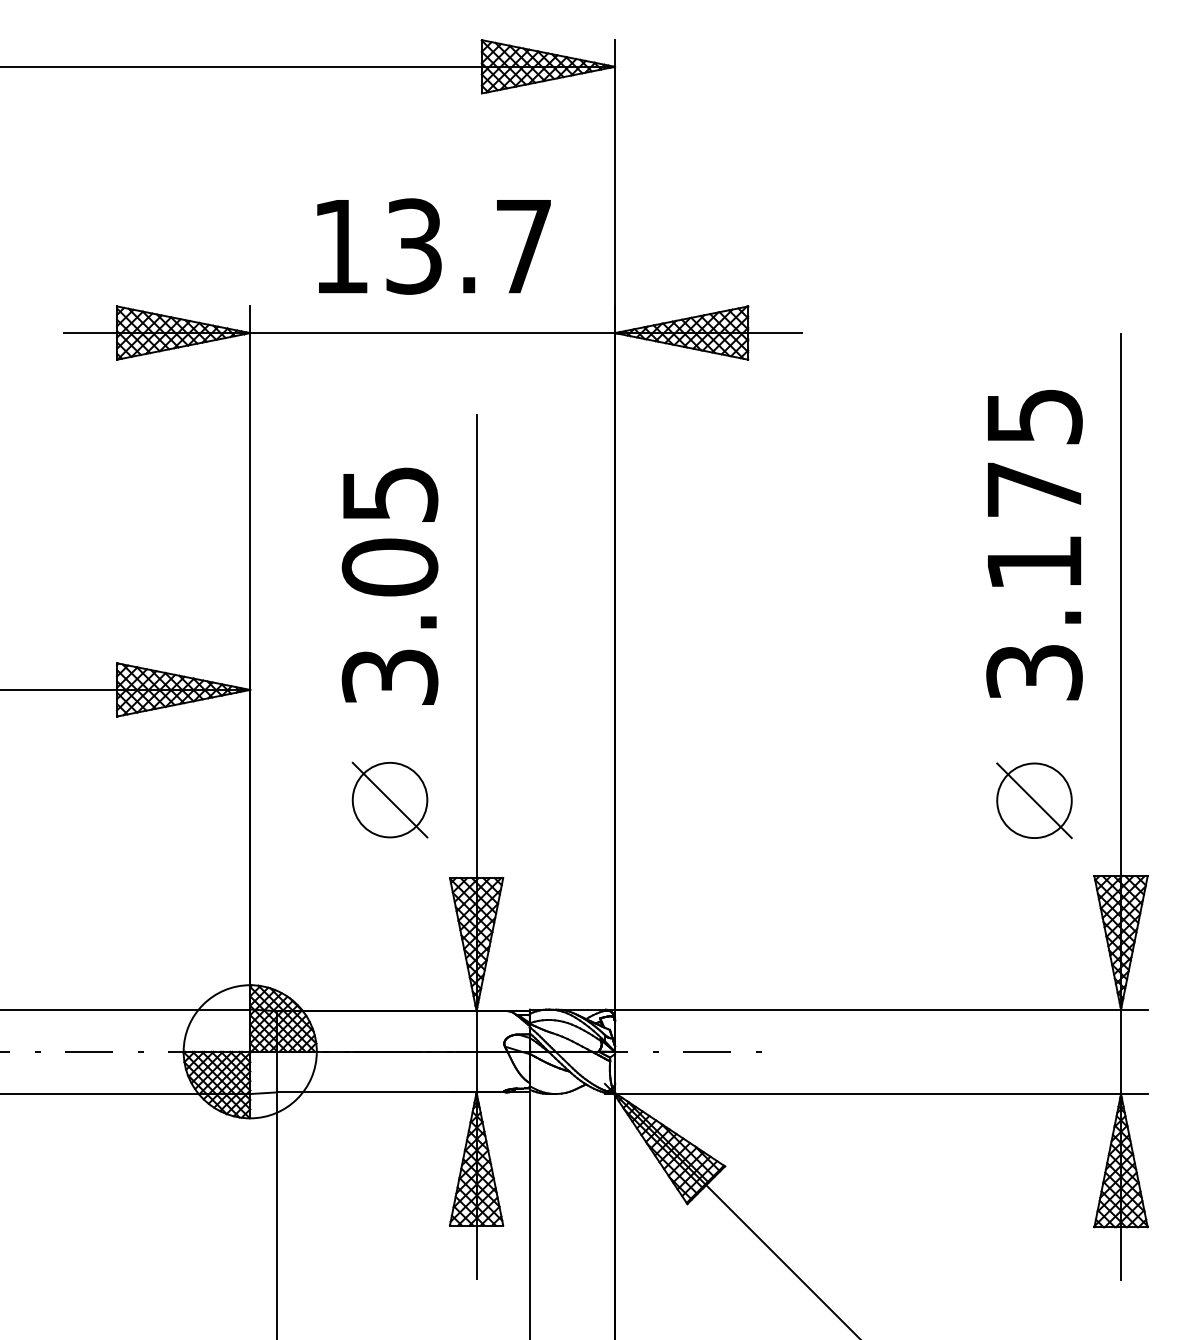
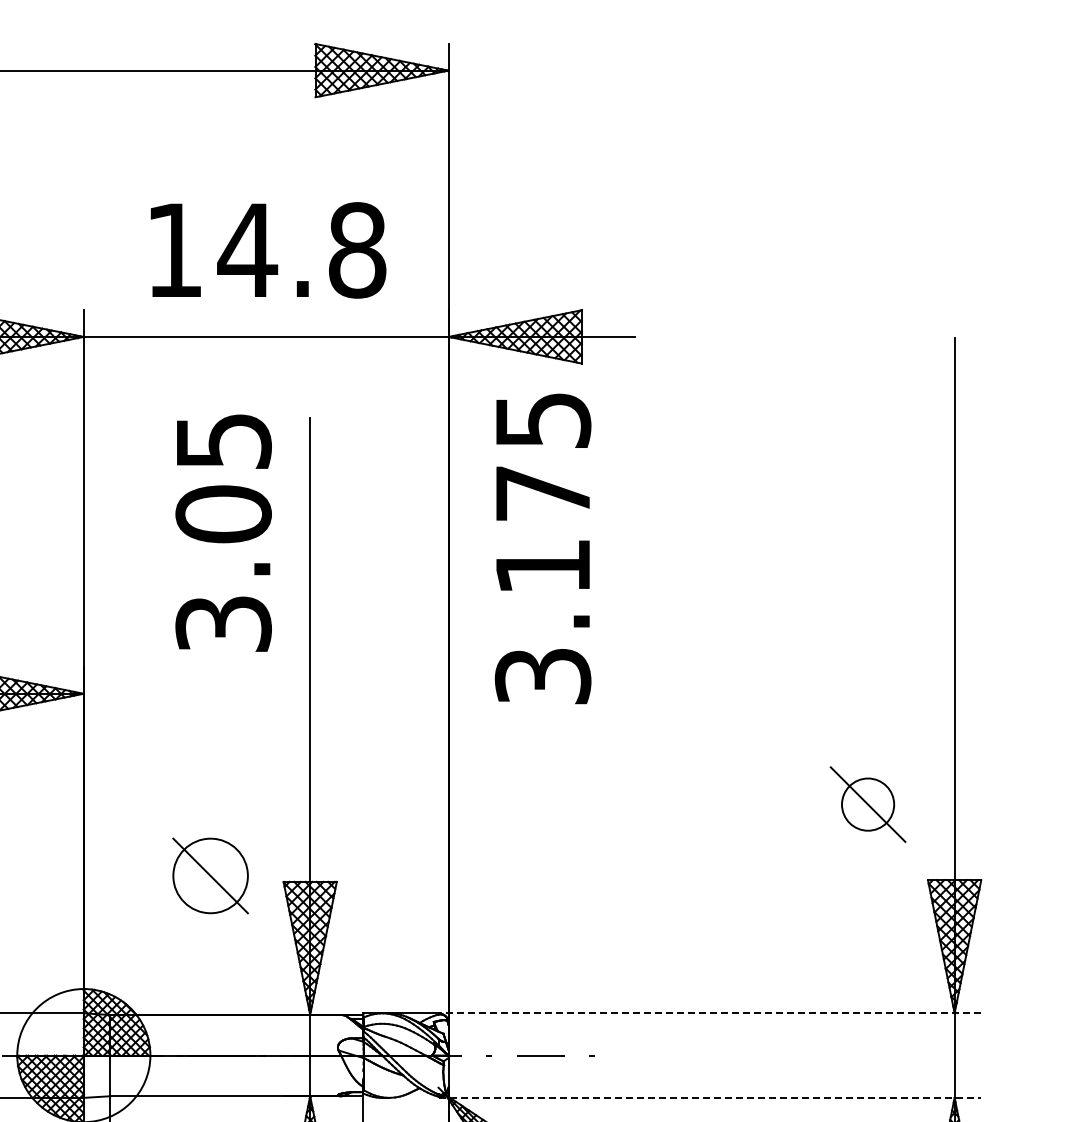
text: (467, 246) -> (301, 250), 13.7 -> 14.8
text: (1034, 545) -> (543, 549), moved
text: (389, 585) -> (223, 532), moved
part: (389, 799) -> (210, 875), moved
circle: (1034, 800) -> (868, 804), size x0.7
line: (875, 1009) -> (709, 1013), solid -> dashed
line: (876, 1094) -> (710, 1098), solid -> dashed

